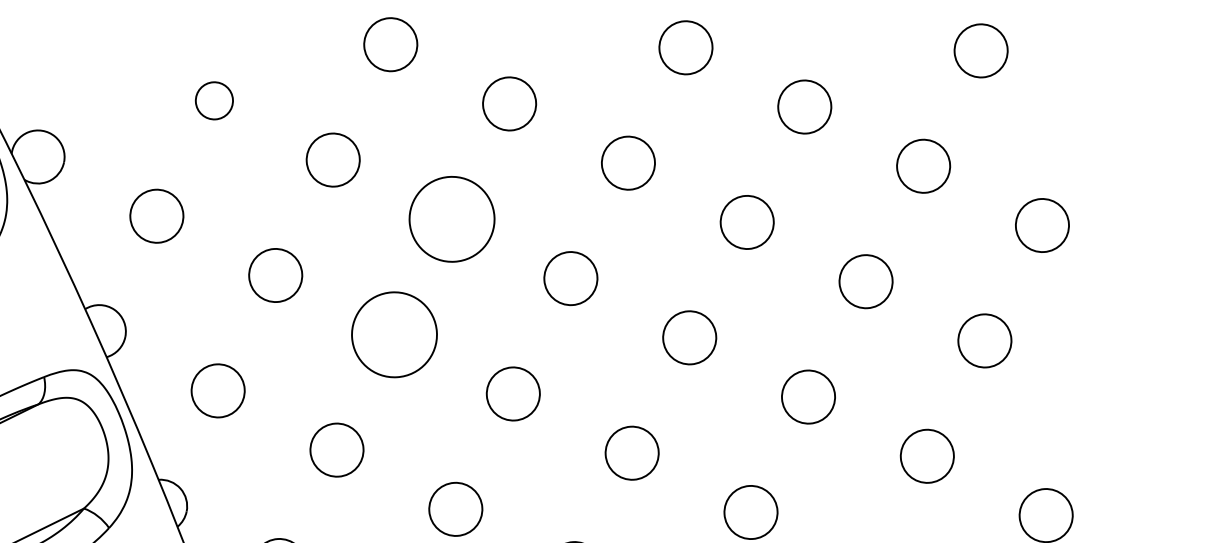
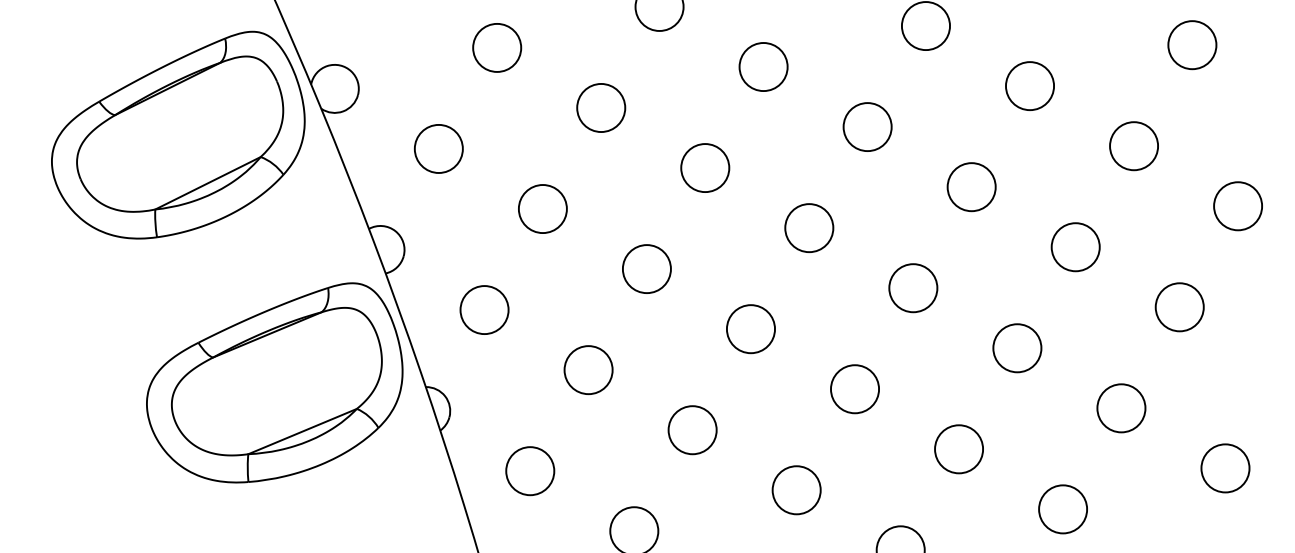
circle: (214, 100) -> (497, 47), size x1.43
circle: (452, 219) -> (705, 168), size x0.62
circle: (394, 334) -> (646, 268), size x0.62

